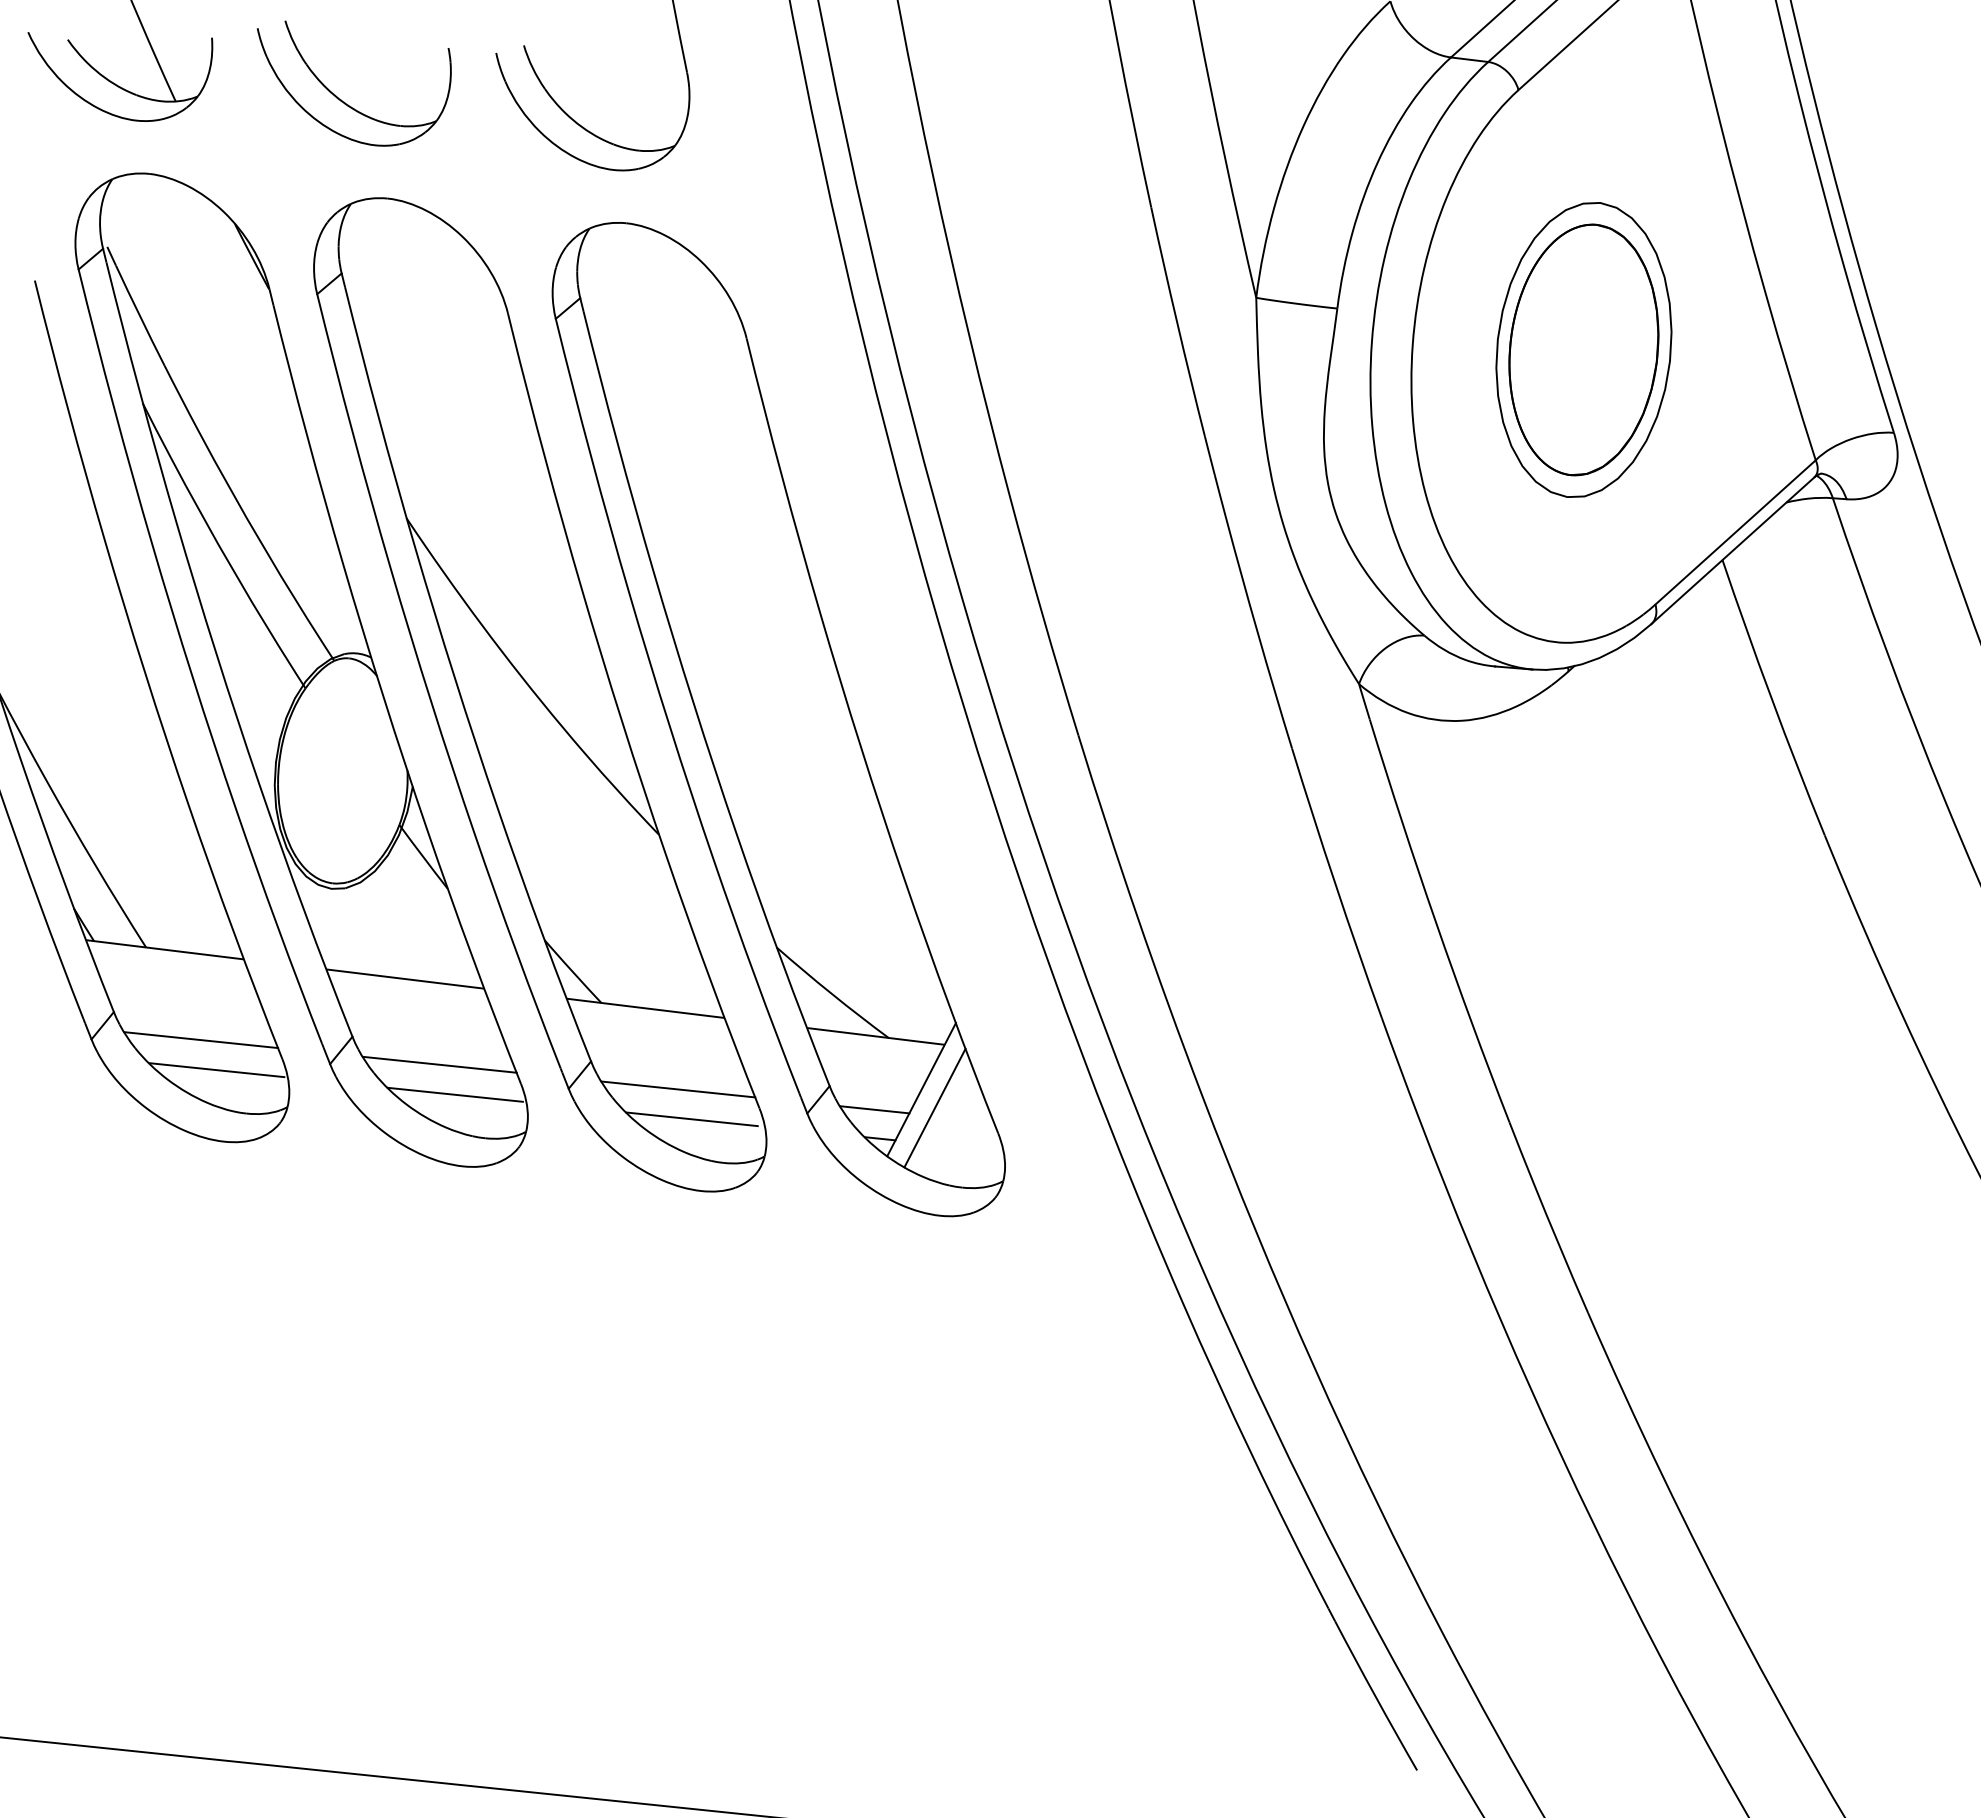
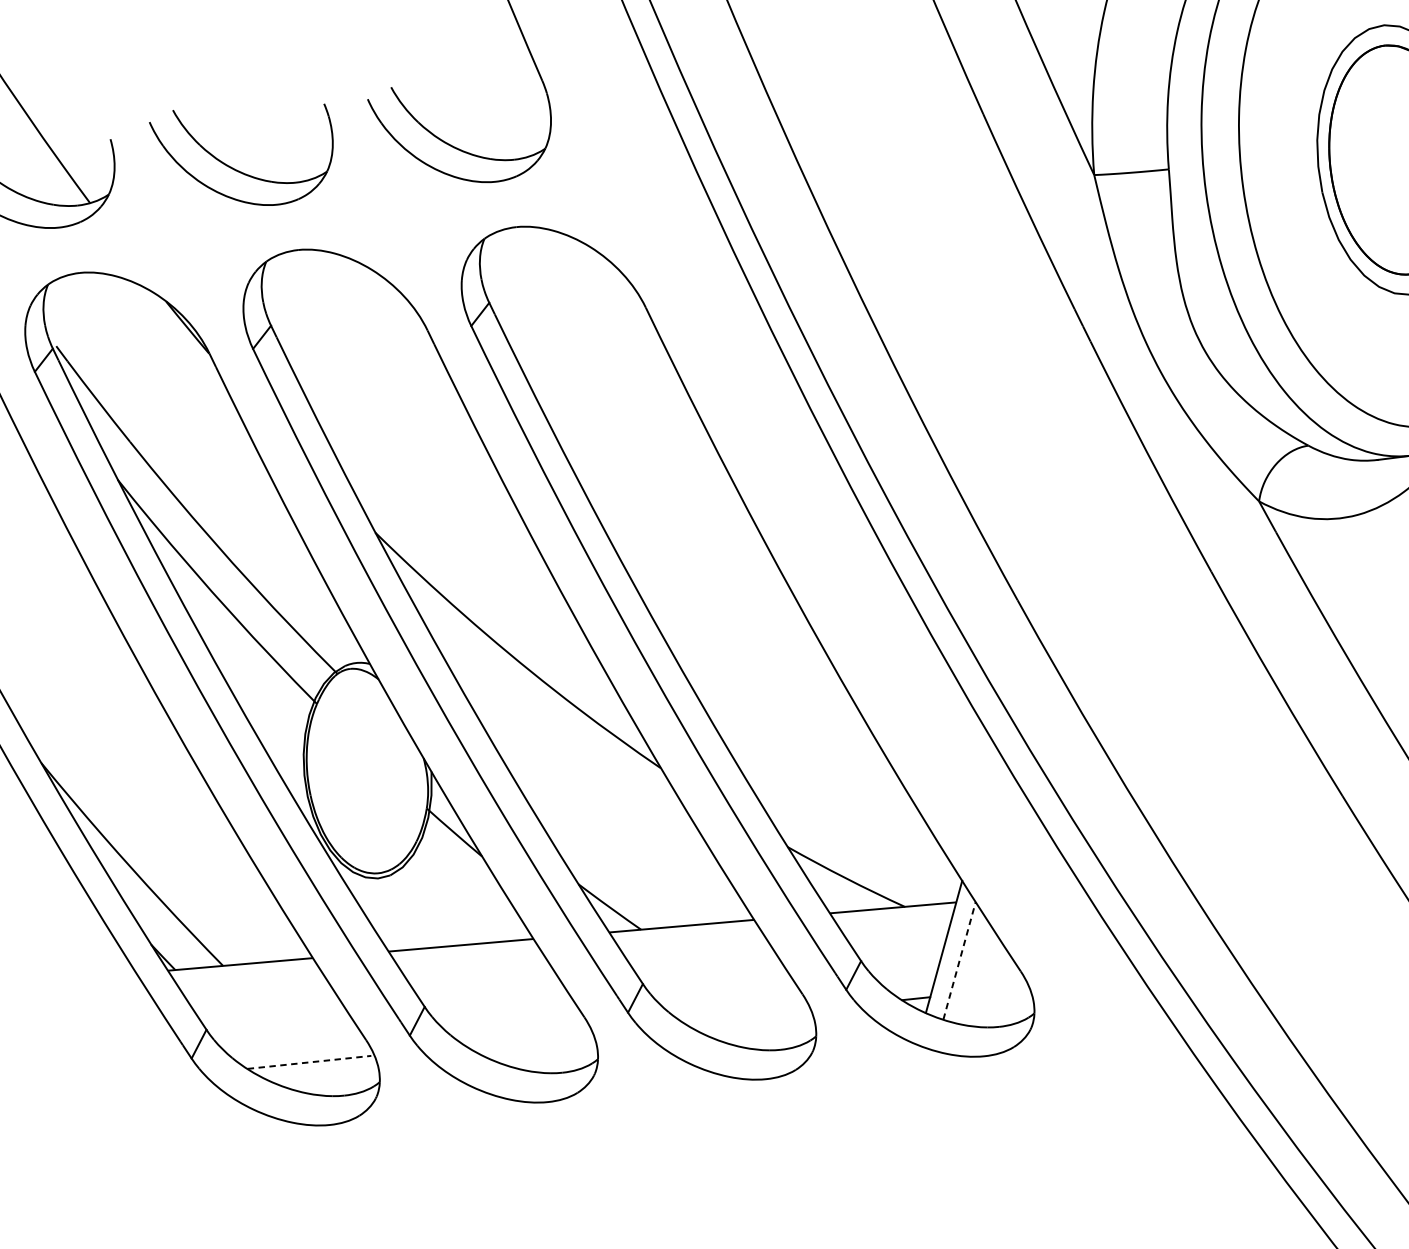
line: (201, 1040) -> (290, 1038), removed
line: (439, 1064) -> (507, 1015), removed
line: (216, 1070) -> (309, 1062), solid -> dashed
line: (678, 1089) -> (726, 992), removed
line: (454, 1094) -> (526, 1039), removed
line: (934, 1108) -> (959, 961), solid -> dashed
line: (874, 1109) -> (905, 973), removed
line: (691, 1119) -> (743, 1017), removed

